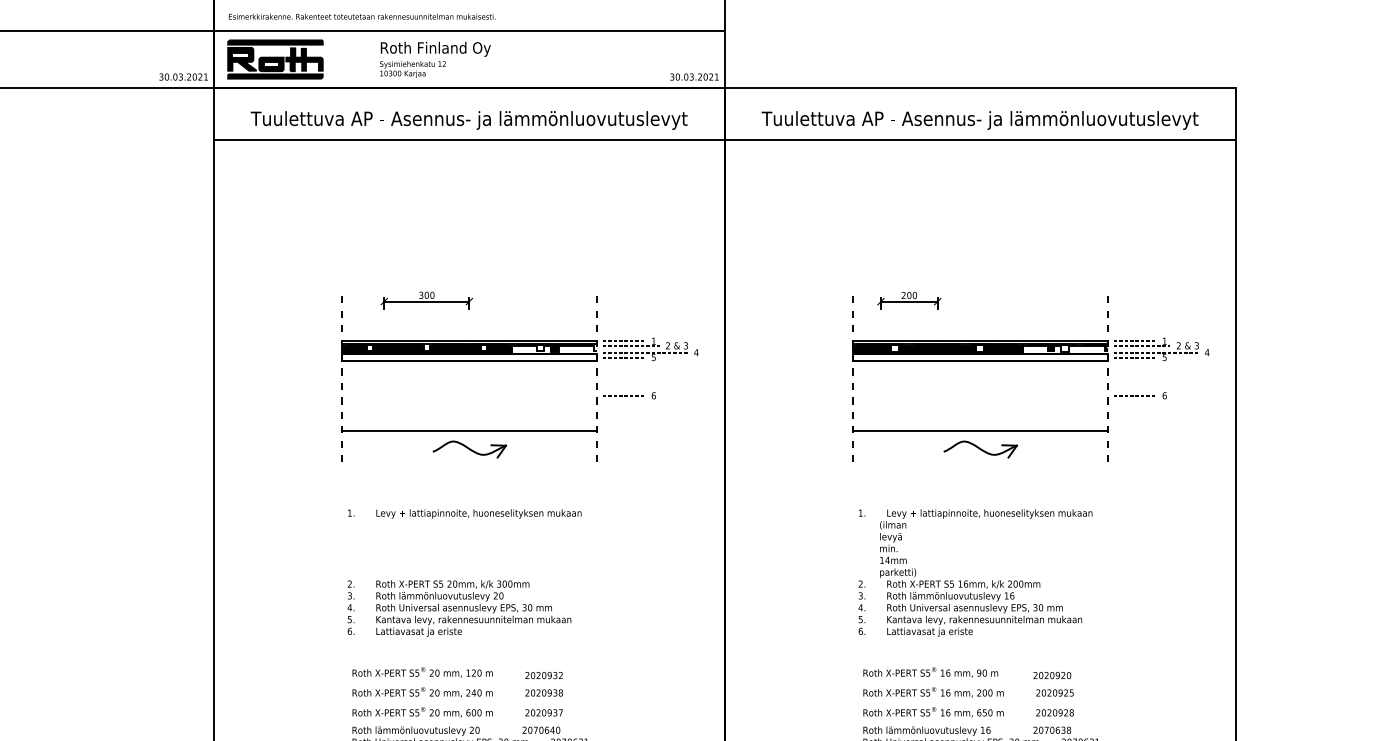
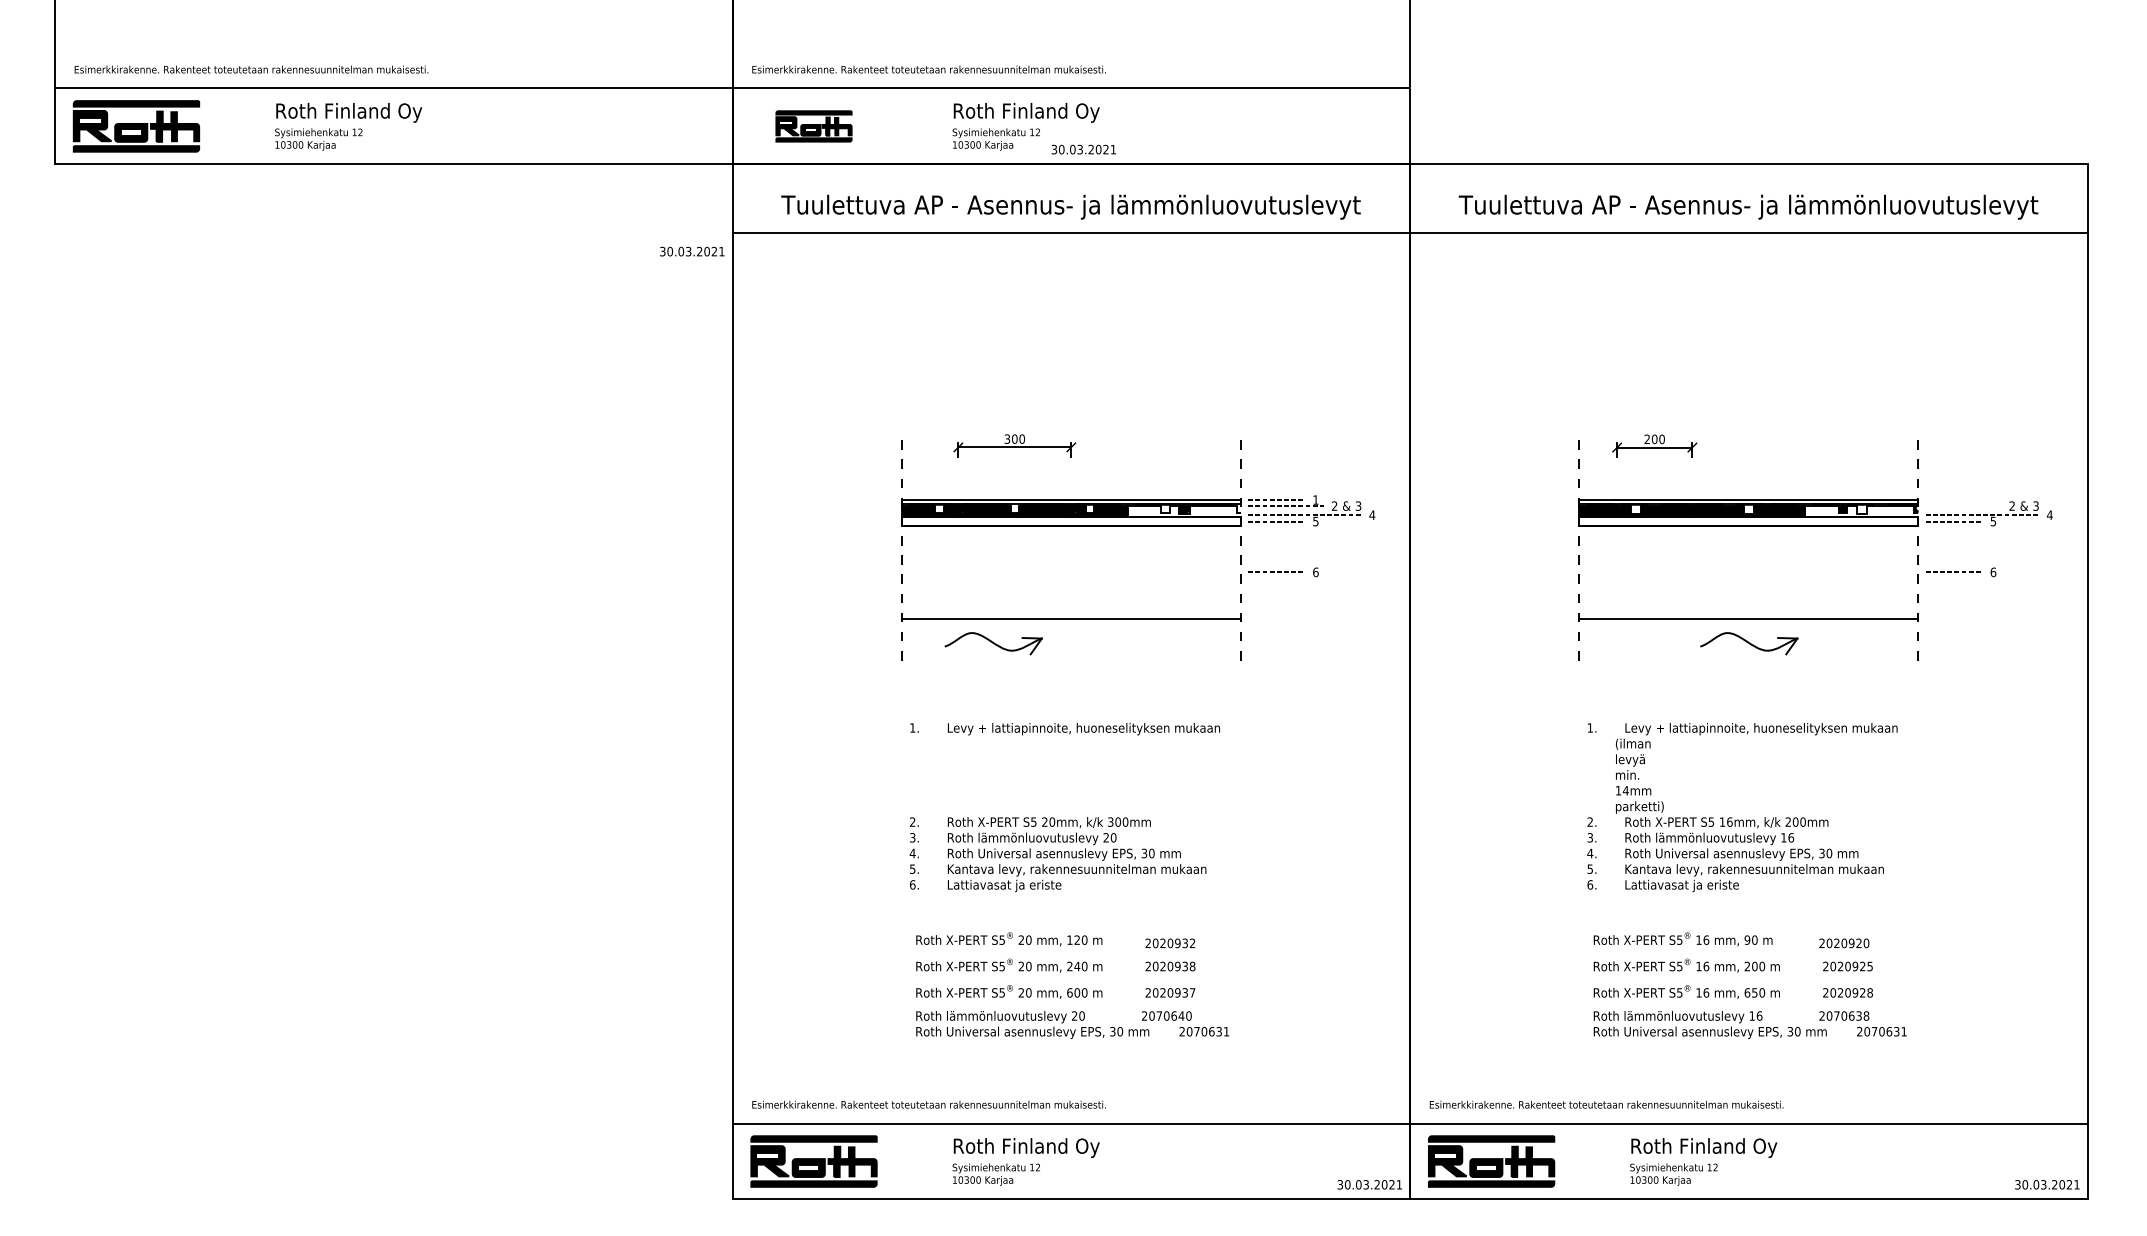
part: (275, 59) -> (813, 126), size x0.6
text: (183, 76) -> (692, 251), moved
text: (694, 76) -> (1083, 149), moved
part: (1142, 341) -> (1963, 500), removed
part: (469, 449) -> (993, 643), moved

